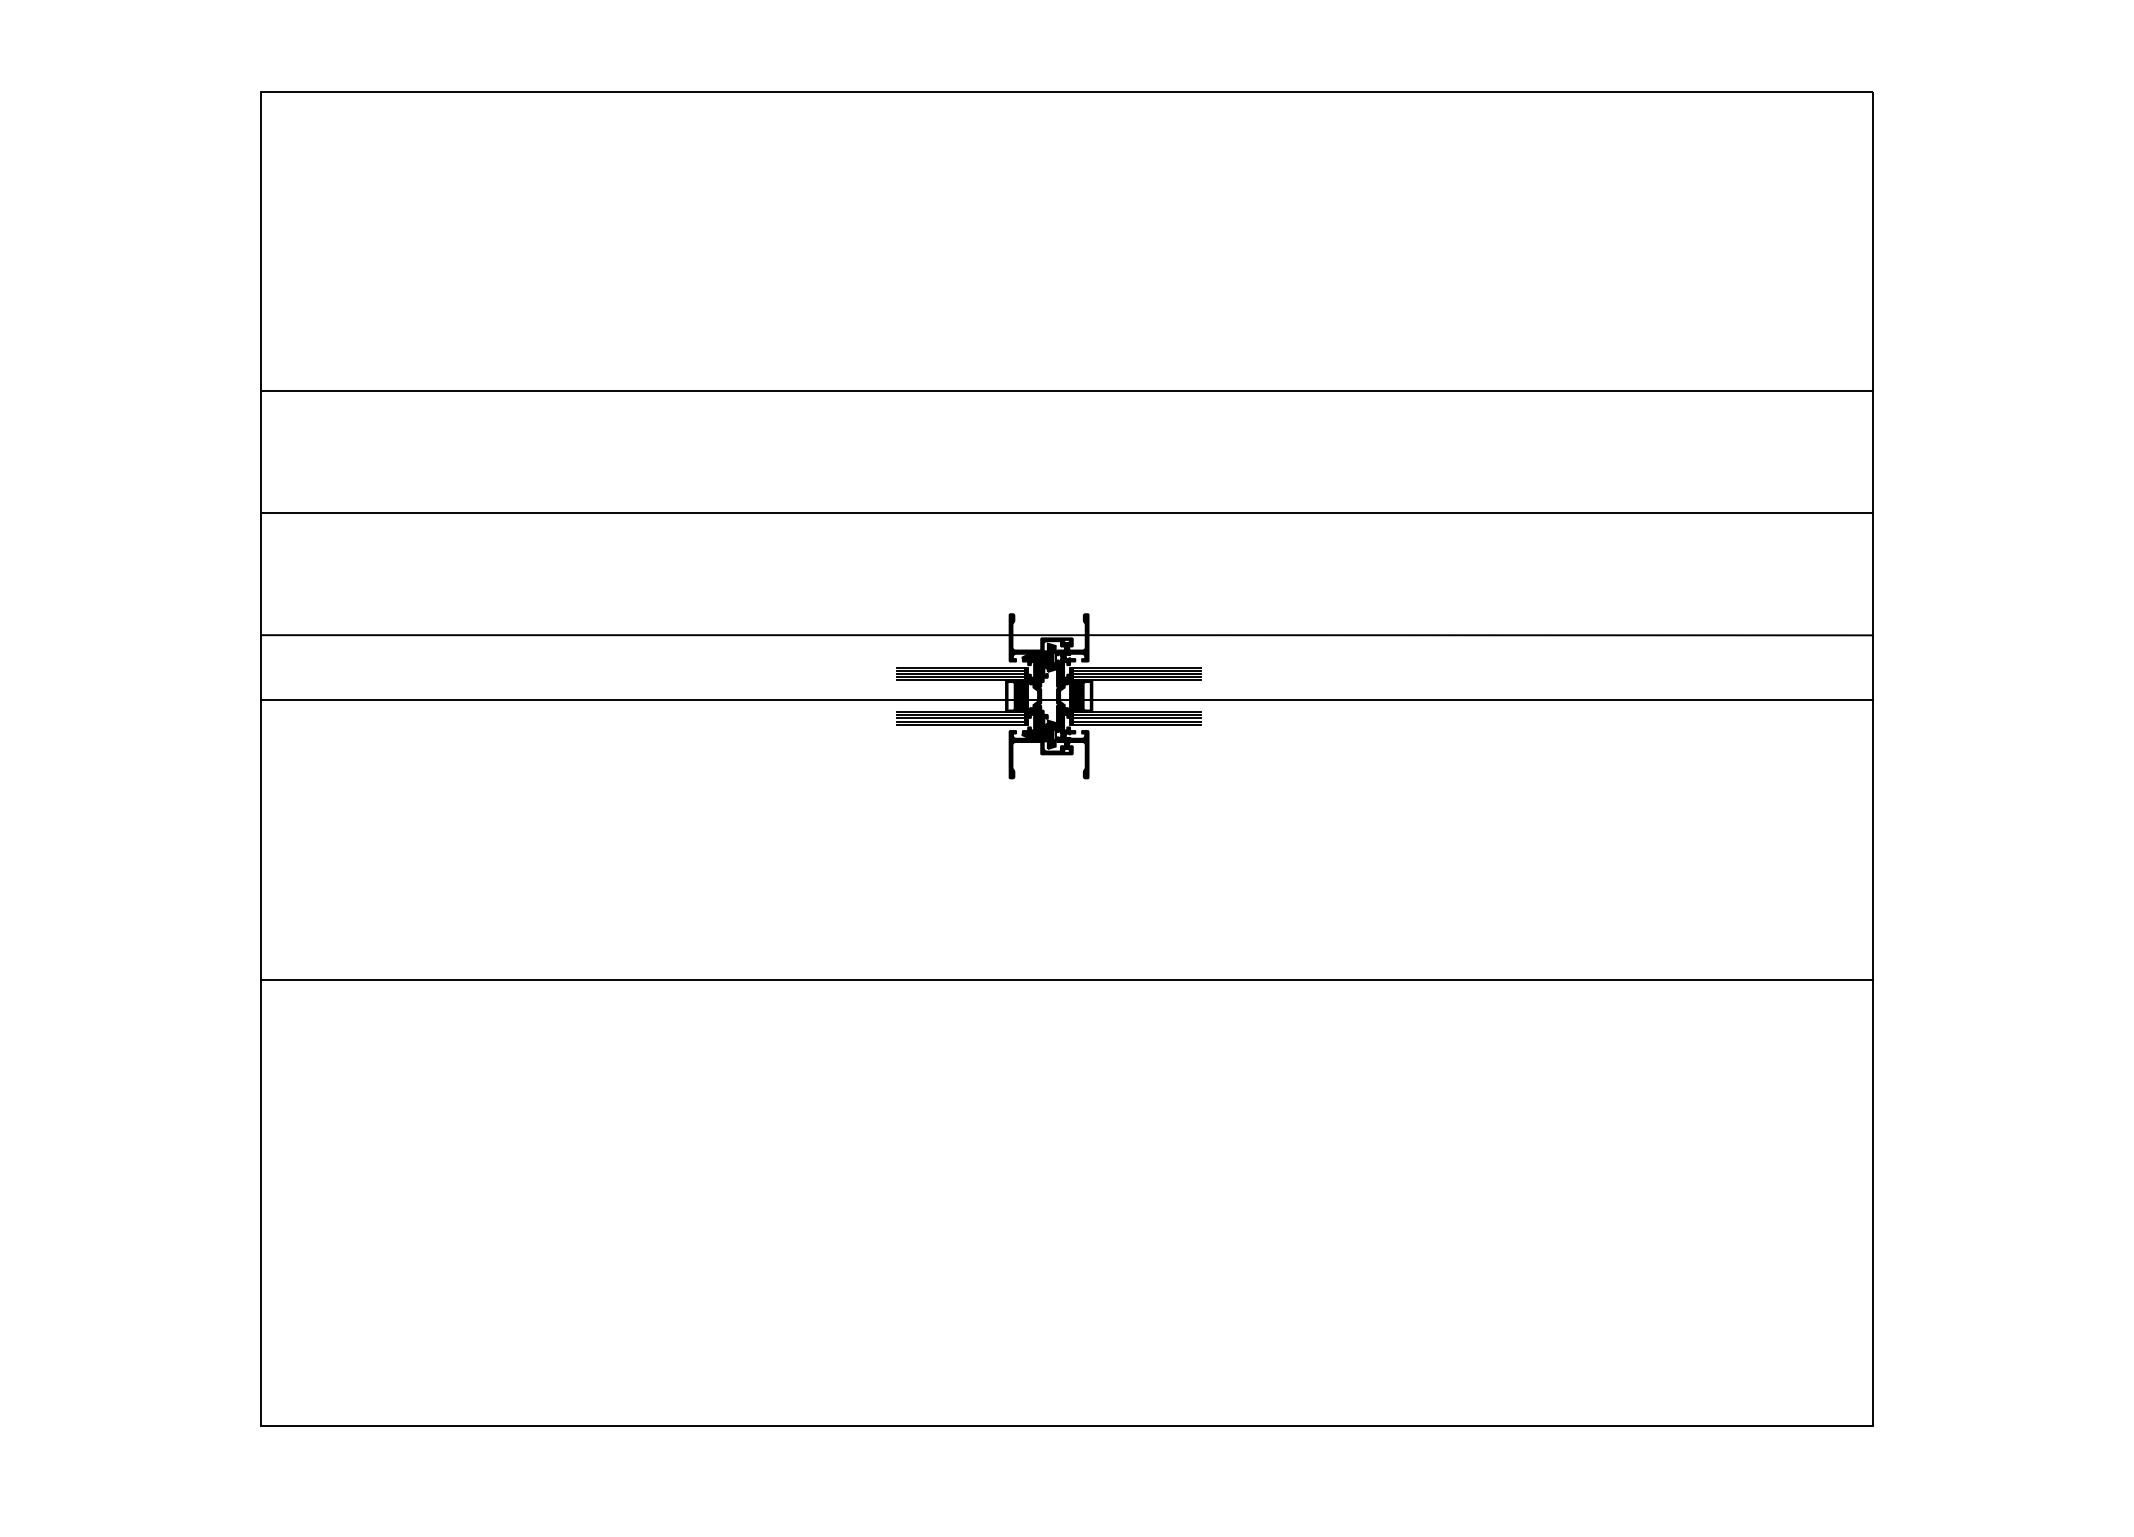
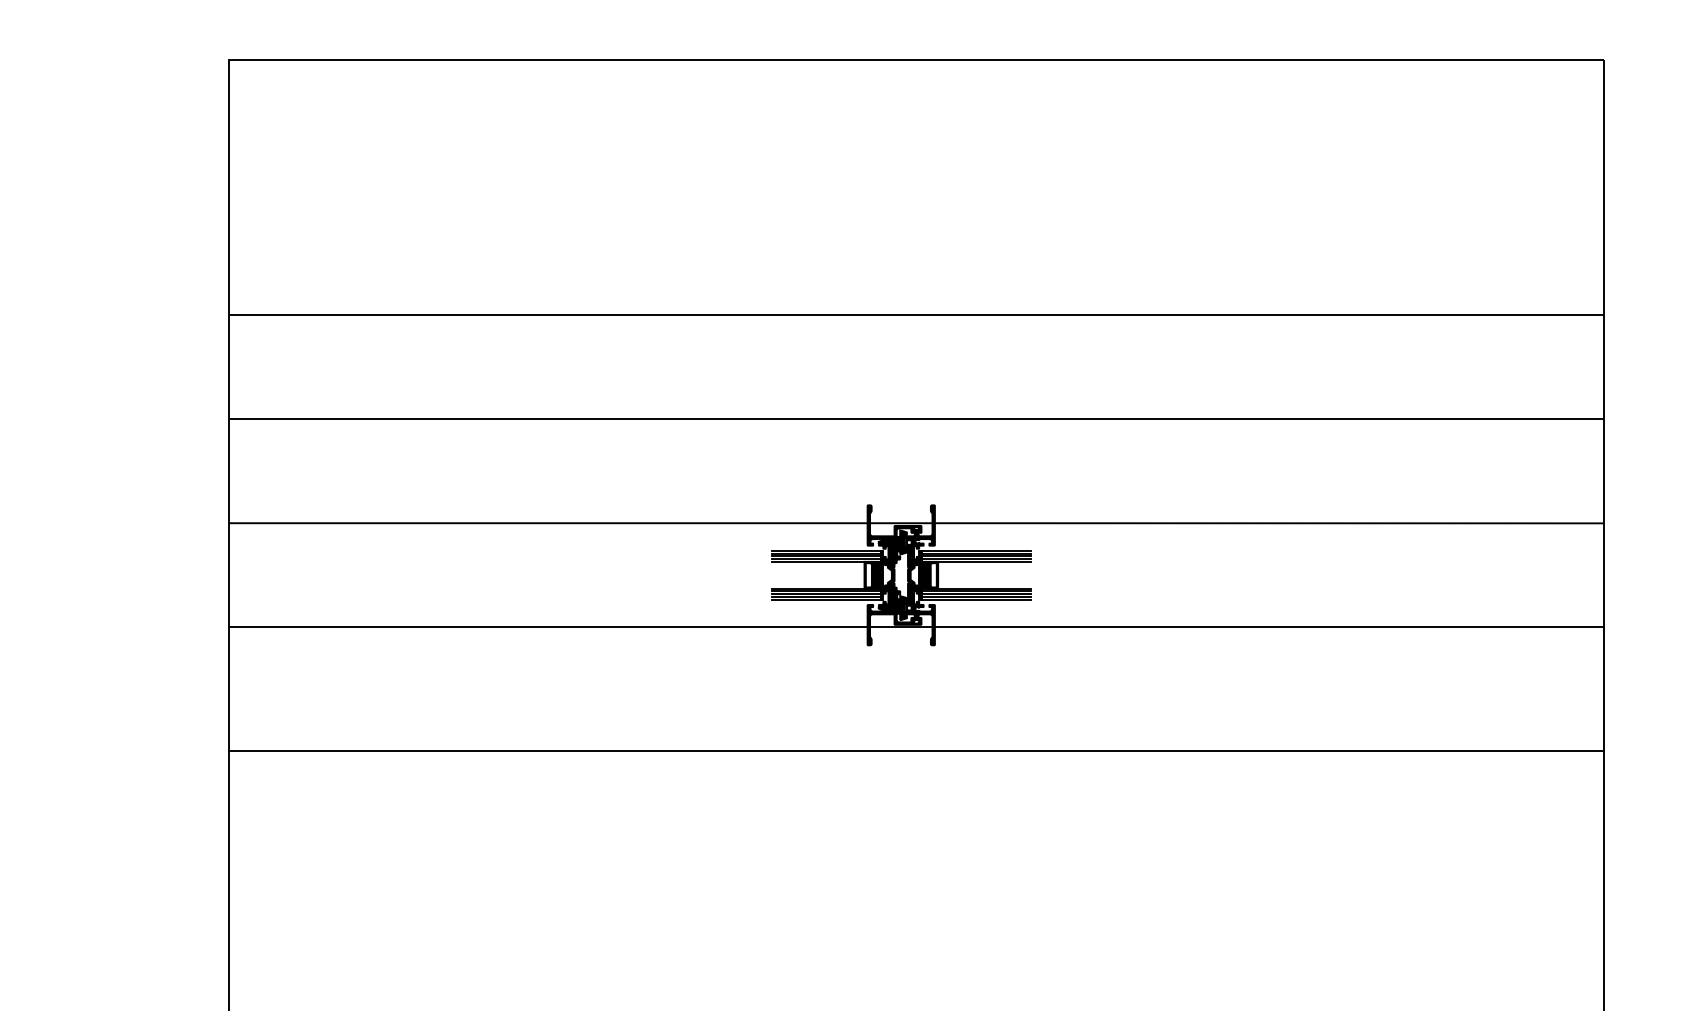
line: (1066, 700) -> (916, 627), moved
line: (1066, 979) -> (916, 751), moved

